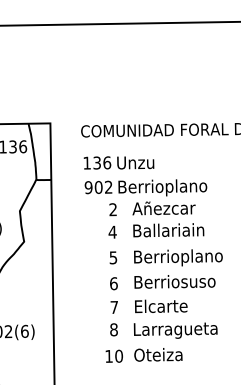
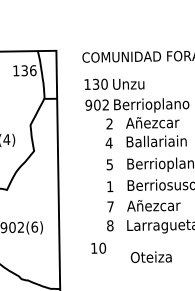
text: (107, 162) -> (104, 83), 136 -> 130
text: (113, 283) -> (109, 186), 6 -> 1
text: (164, 306) -> (153, 206), Elcarte -> Añezcar
text: (158, 354) -> (151, 256), moved
text: (113, 355) -> (98, 247), moved

